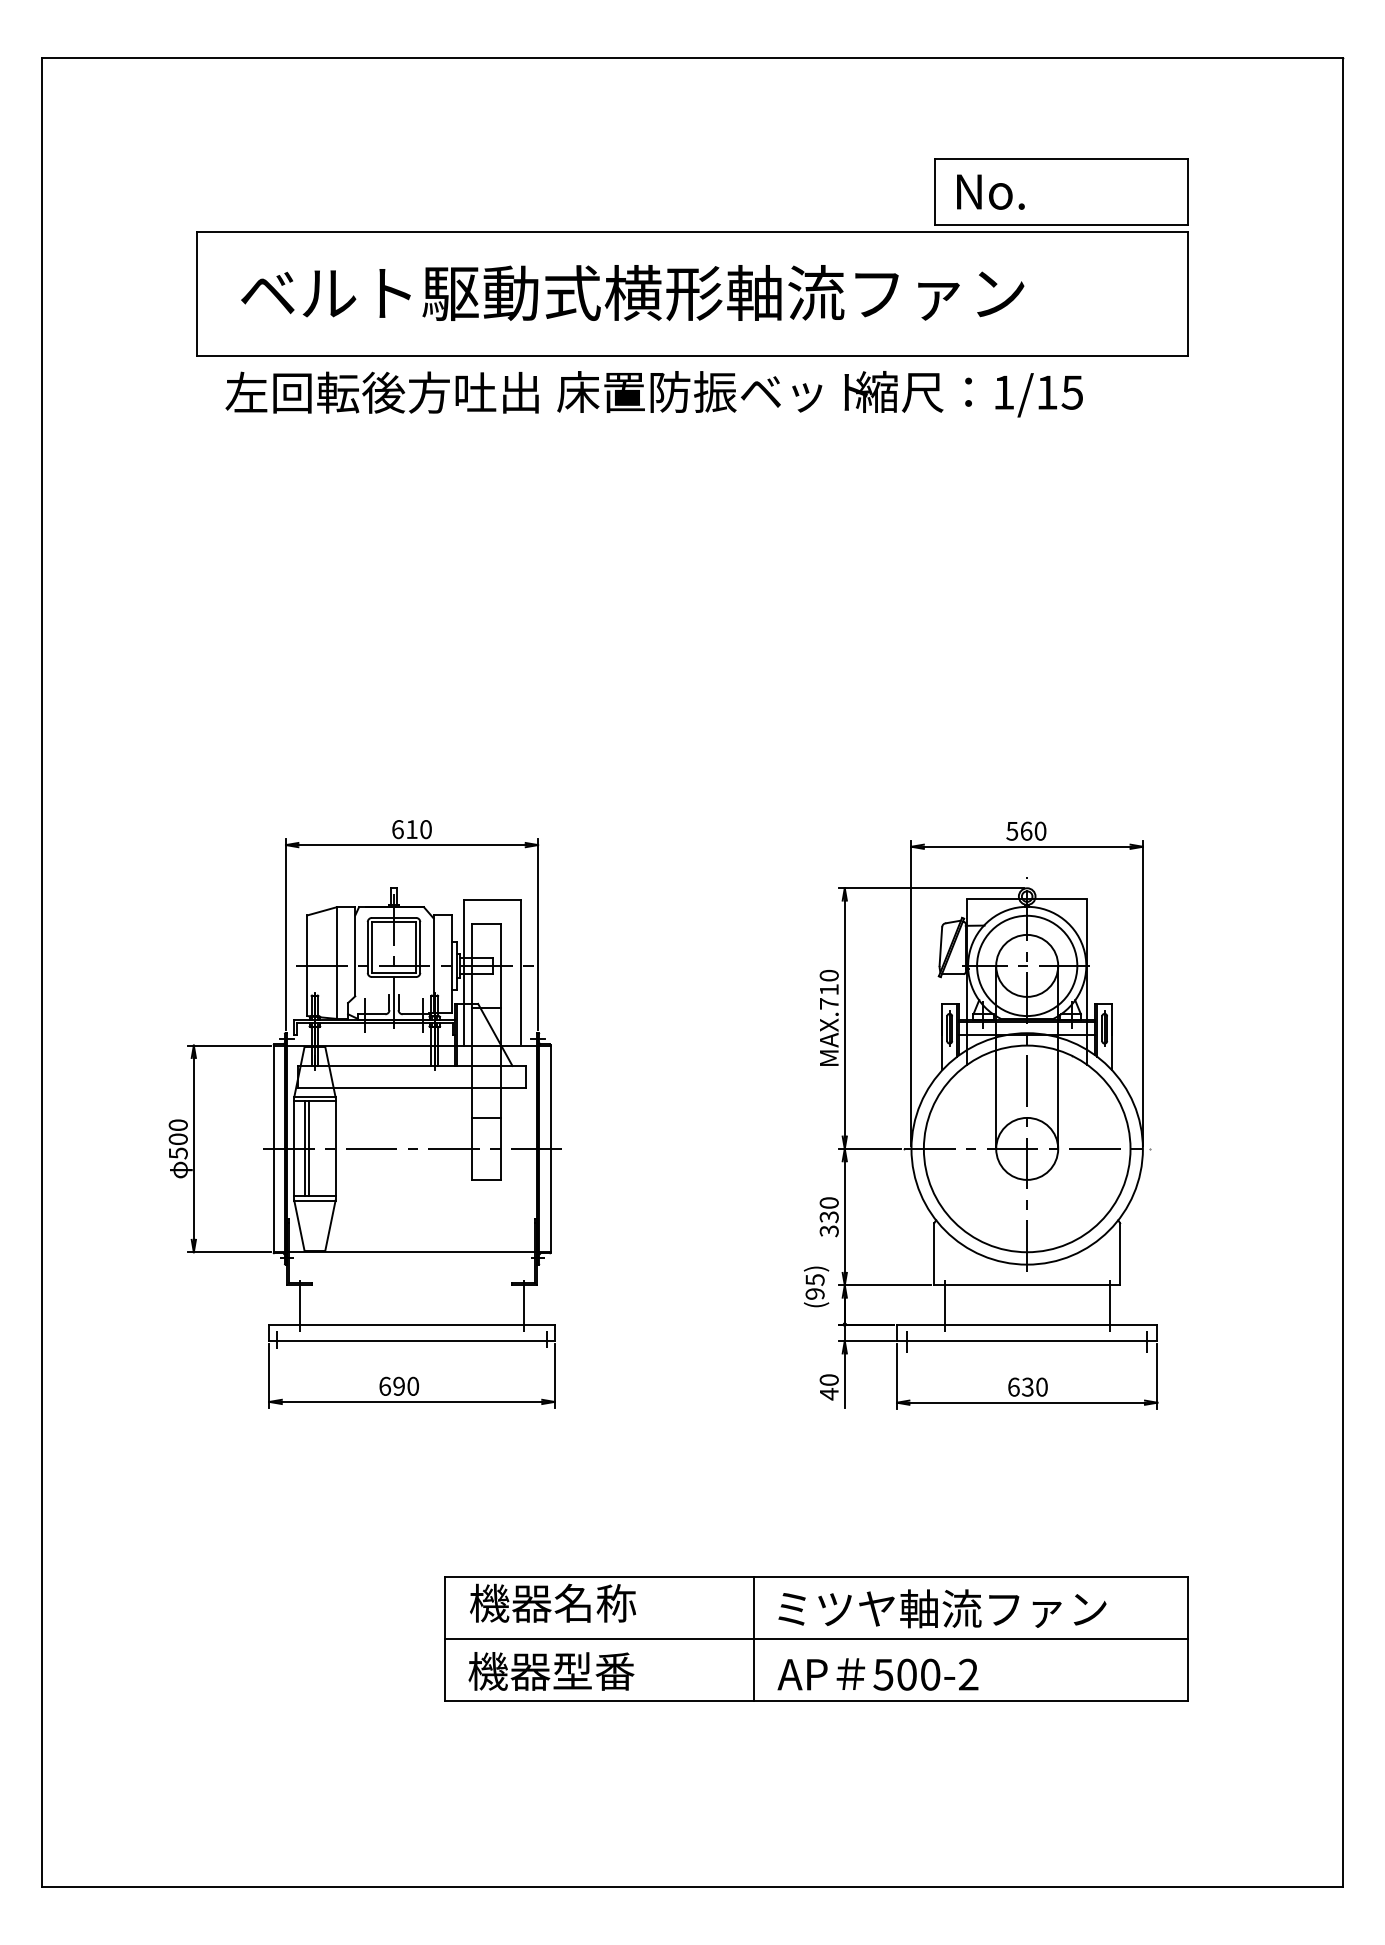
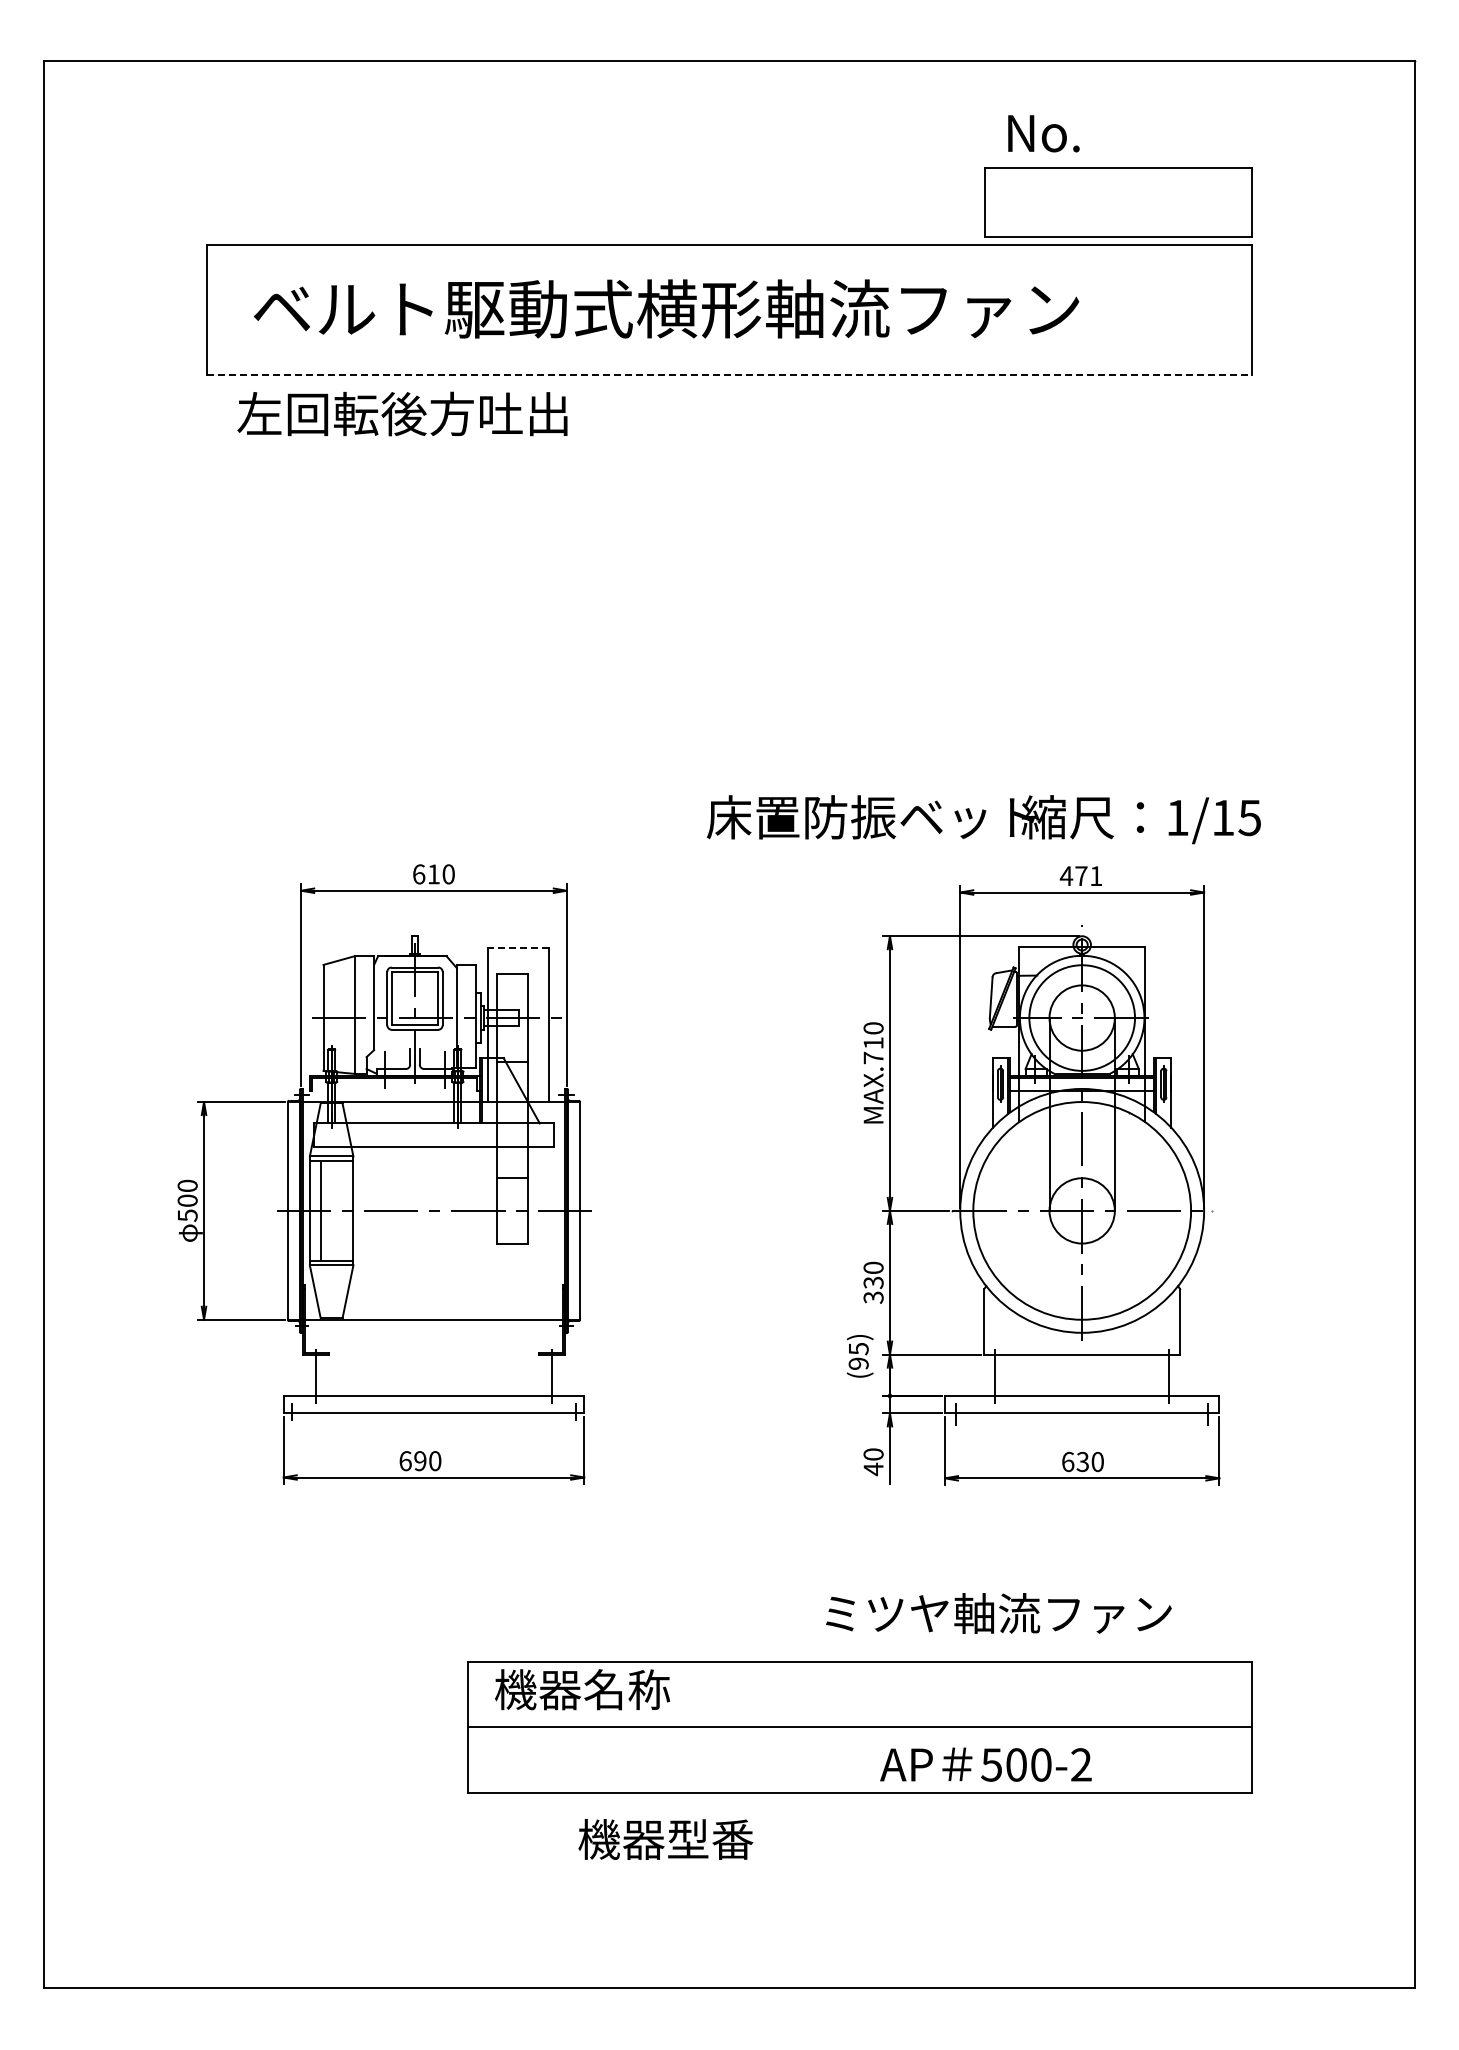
text: (990, 191) -> (1043, 133), moved
line: (692, 356) -> (729, 375), solid -> dashed
text: (819, 394) -> (983, 819), moved
text: (1025, 831) -> (1080, 876), 560 -> 471
line: (492, 899) -> (518, 948), solid -> dashed
line: (309, 1148) -> (325, 1210), removed
text: (942, 1608) -> (998, 1613), moved
line: (754, 1638) -> (794, 1726), removed
text: (551, 1671) -> (665, 1839), moved
text: (877, 1674) -> (985, 1764), moved

